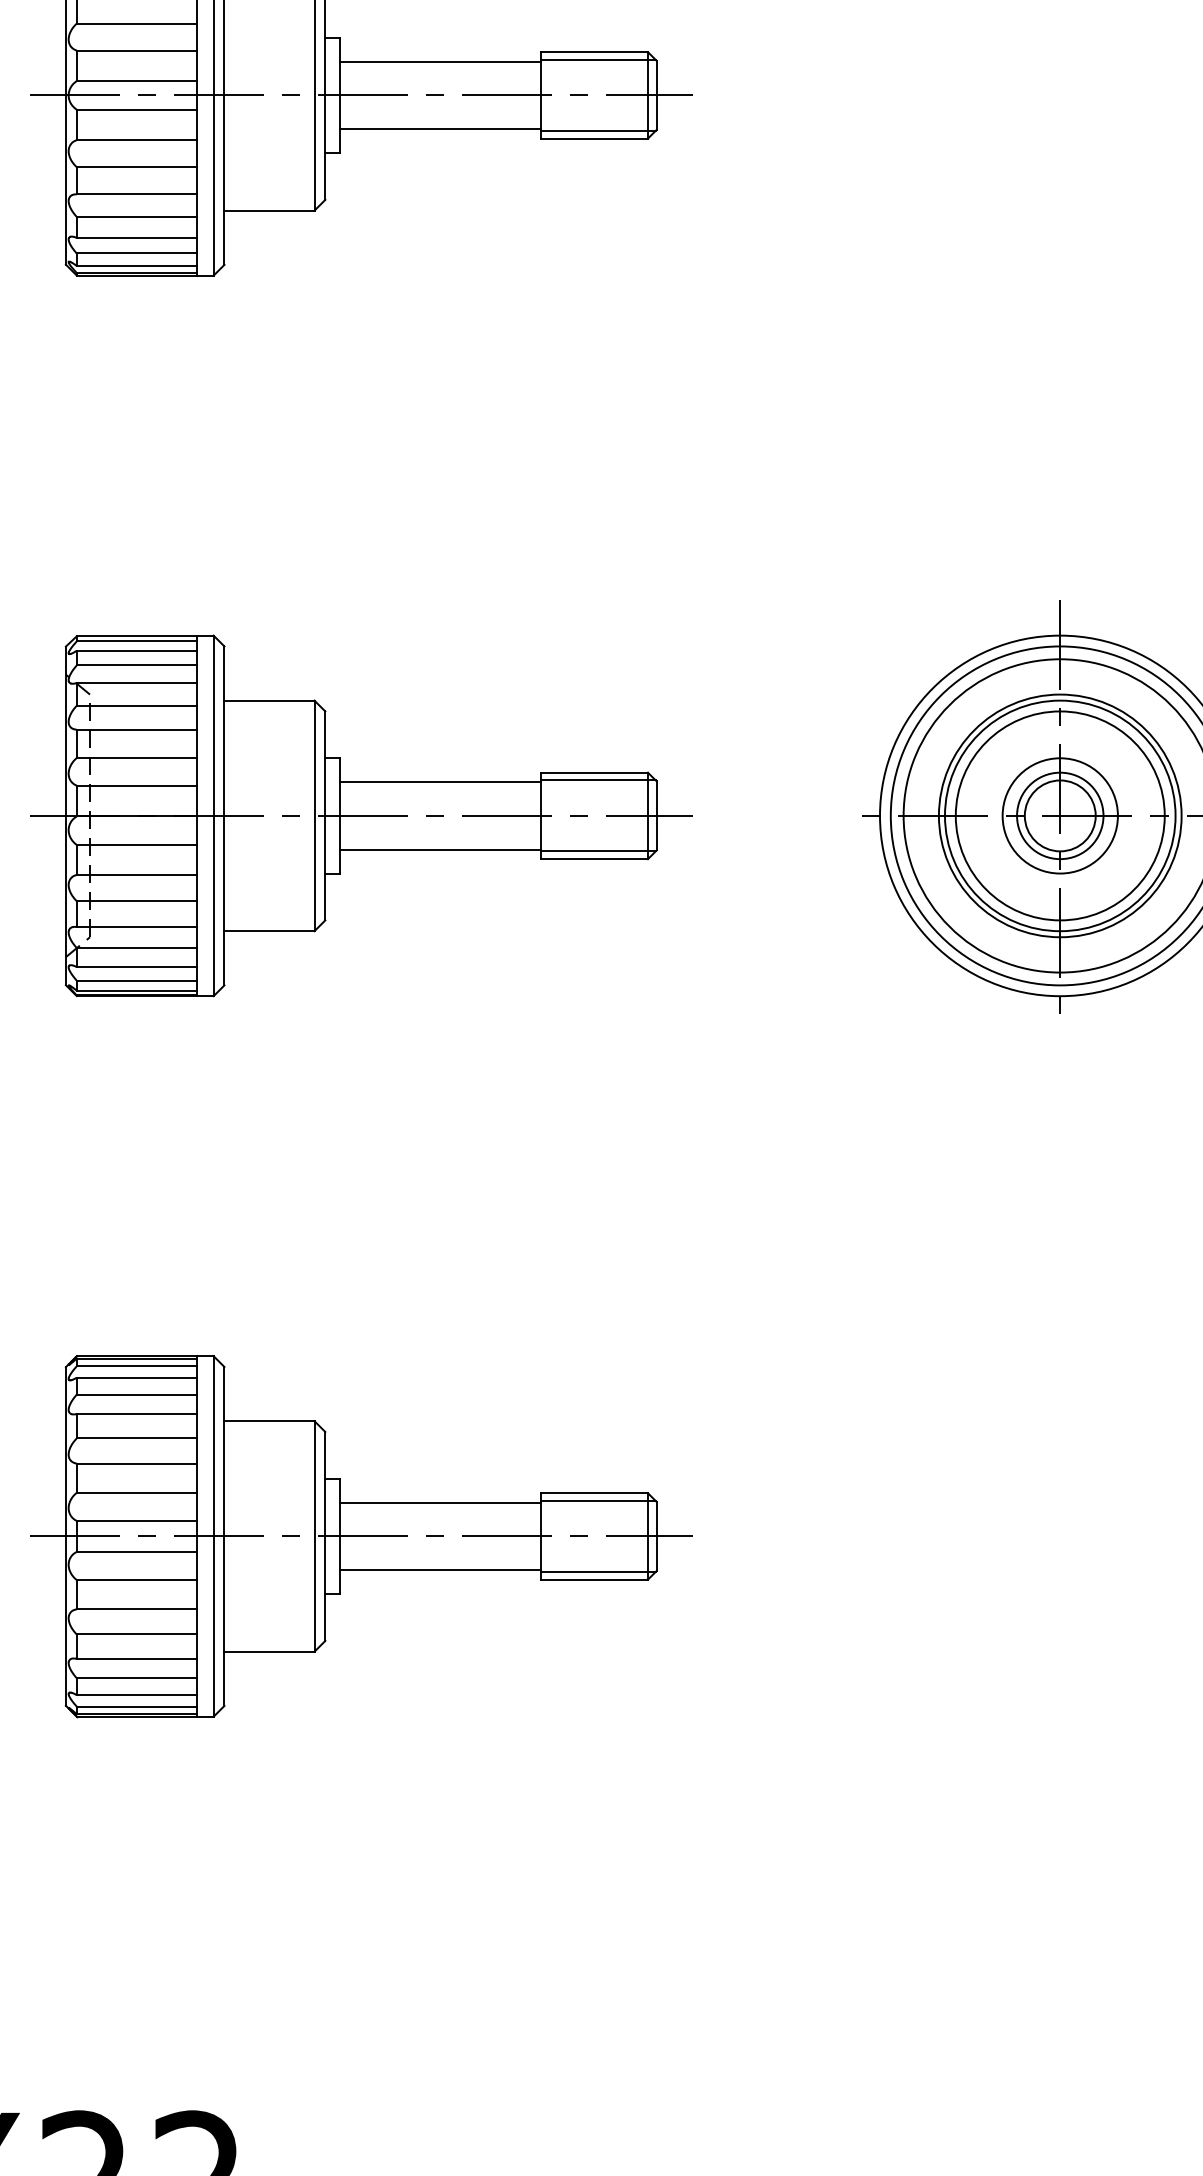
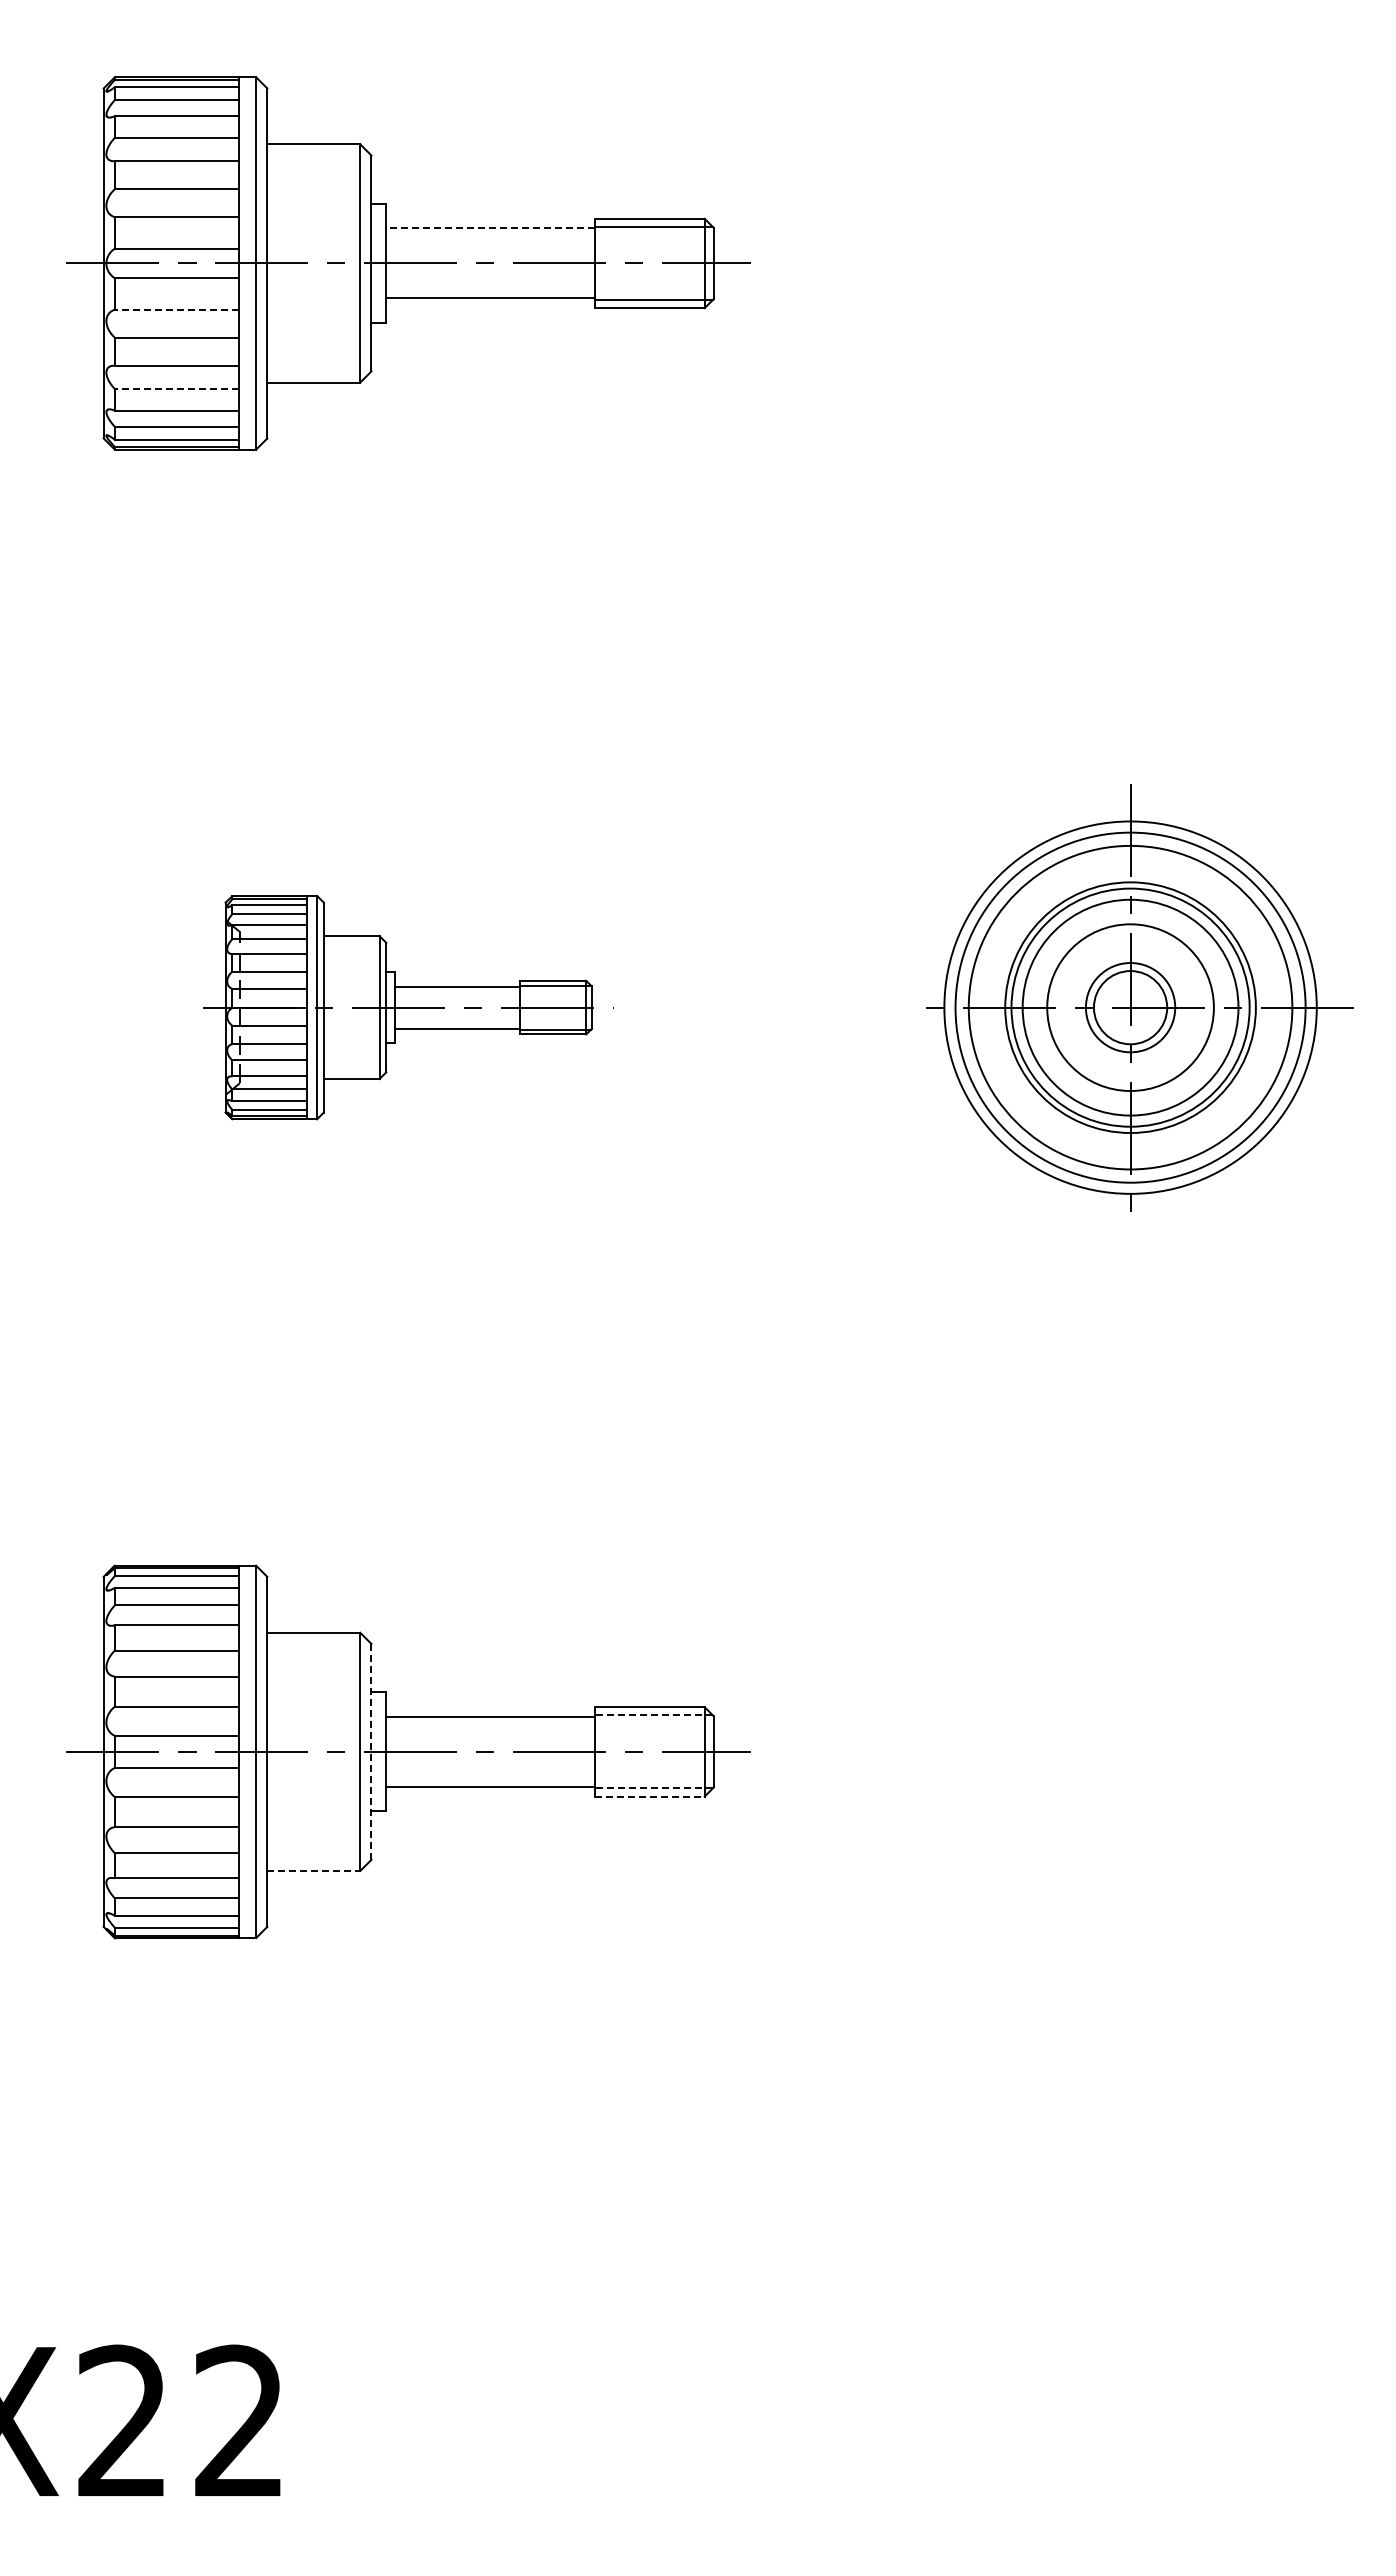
line: (440, 61) -> (490, 228), solid -> dashed
line: (136, 139) -> (176, 309), solid -> dashed
line: (136, 216) -> (176, 388), solid -> dashed
part: (361, 815) -> (408, 1007), size x0.6
circle: (1060, 815) -> (1130, 1007), size x1.4
line: (598, 1501) -> (653, 1715), solid -> dashed
line: (325, 1536) -> (371, 1751), solid -> dashed
line: (598, 1571) -> (653, 1788), solid -> dashed
line: (594, 1579) -> (649, 1796), solid -> dashed
line: (269, 1651) -> (313, 1870), solid -> dashed

